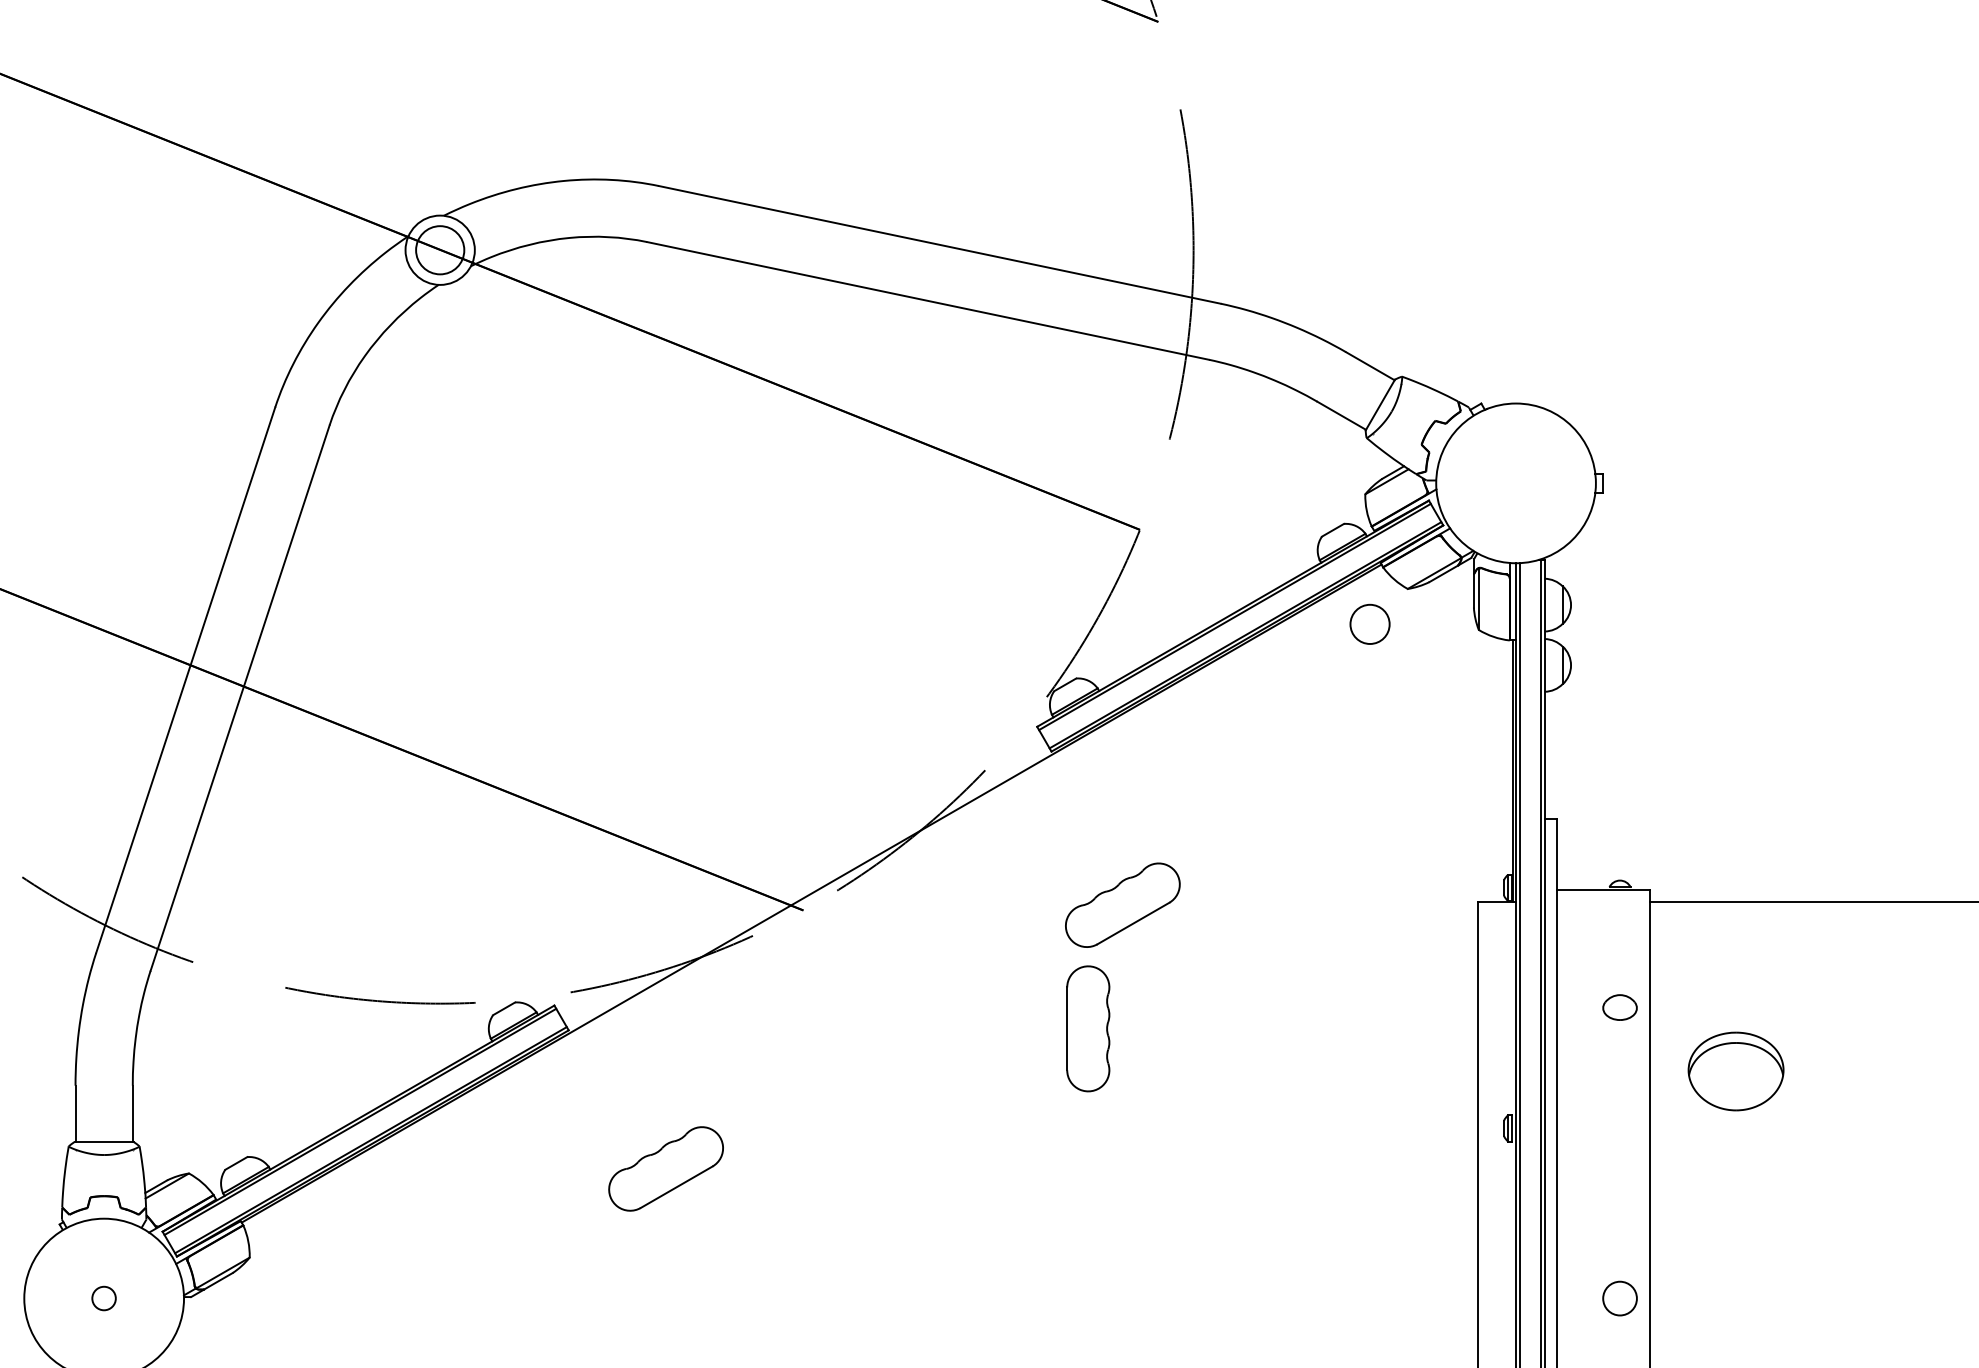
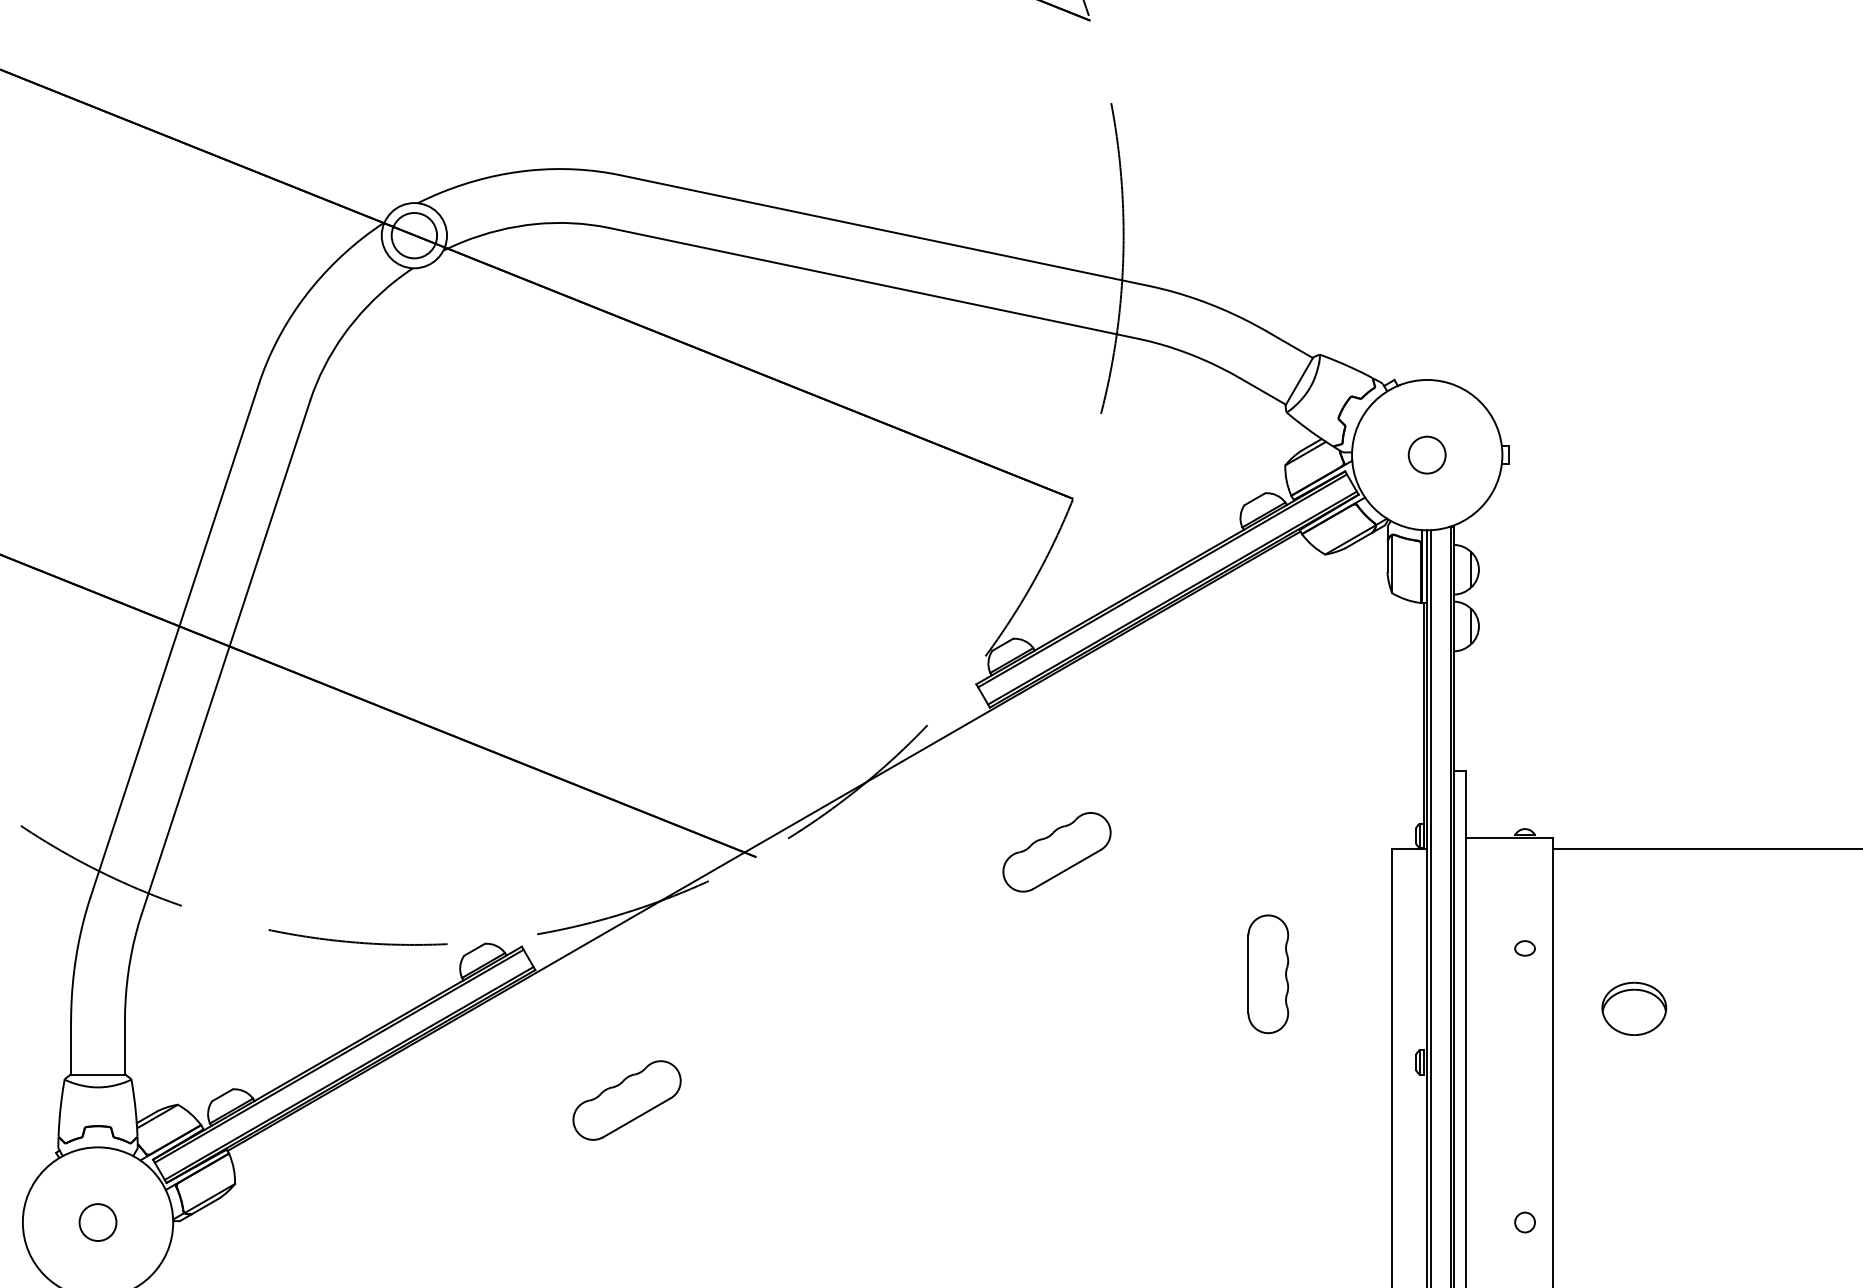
circle: (1369, 623) -> (1426, 454), moved
part: (1619, 1006) -> (1524, 947), size x0.62
part: (1088, 1028) -> (1268, 973), moved
part: (1735, 1071) -> (1633, 1008), size x0.71
circle: (103, 1298) -> (97, 1222), size x1.67
circle: (1619, 1298) -> (1524, 1222), size x0.62

